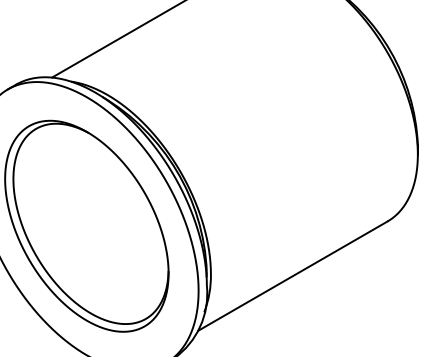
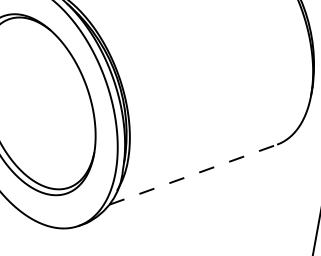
line: (293, 275) -> (193, 174), solid -> dashed

